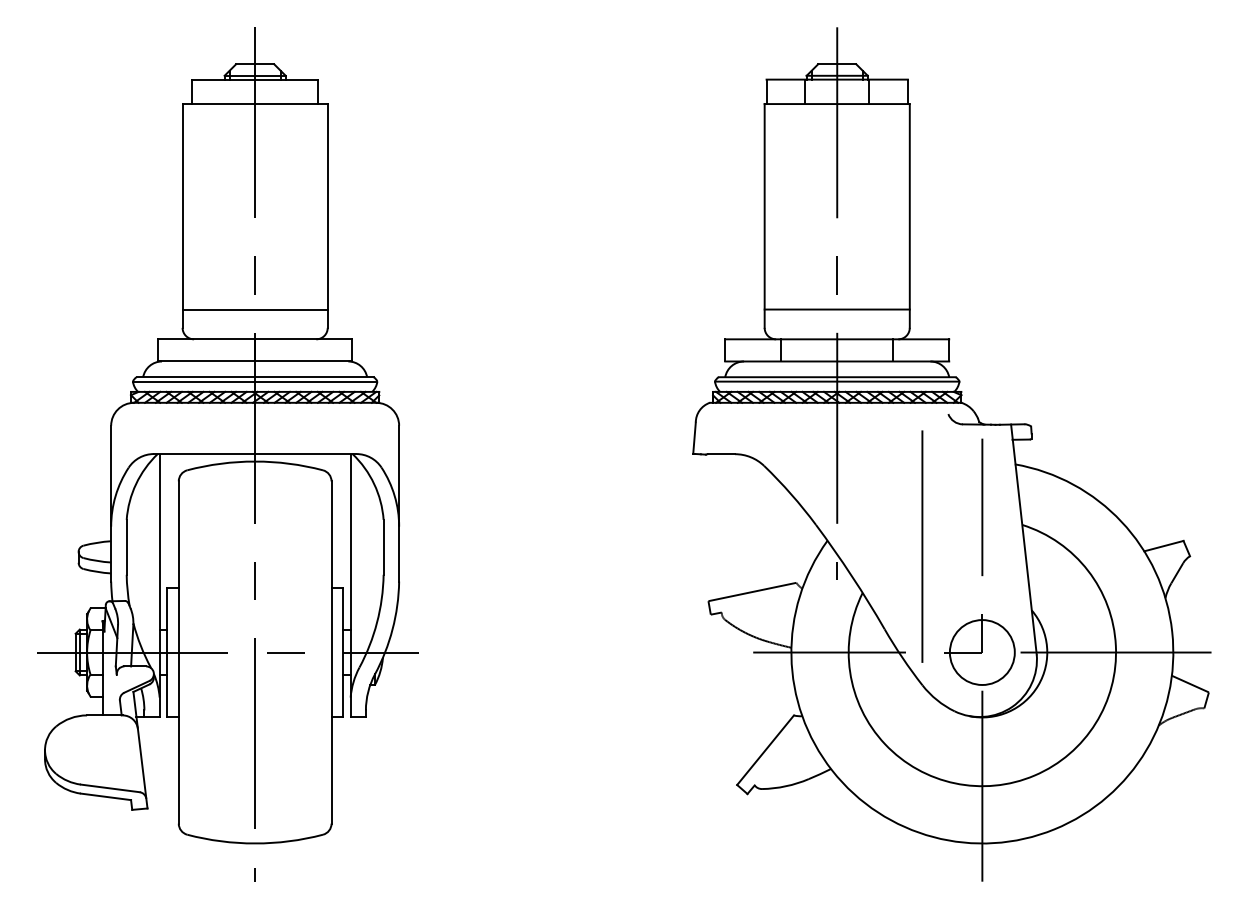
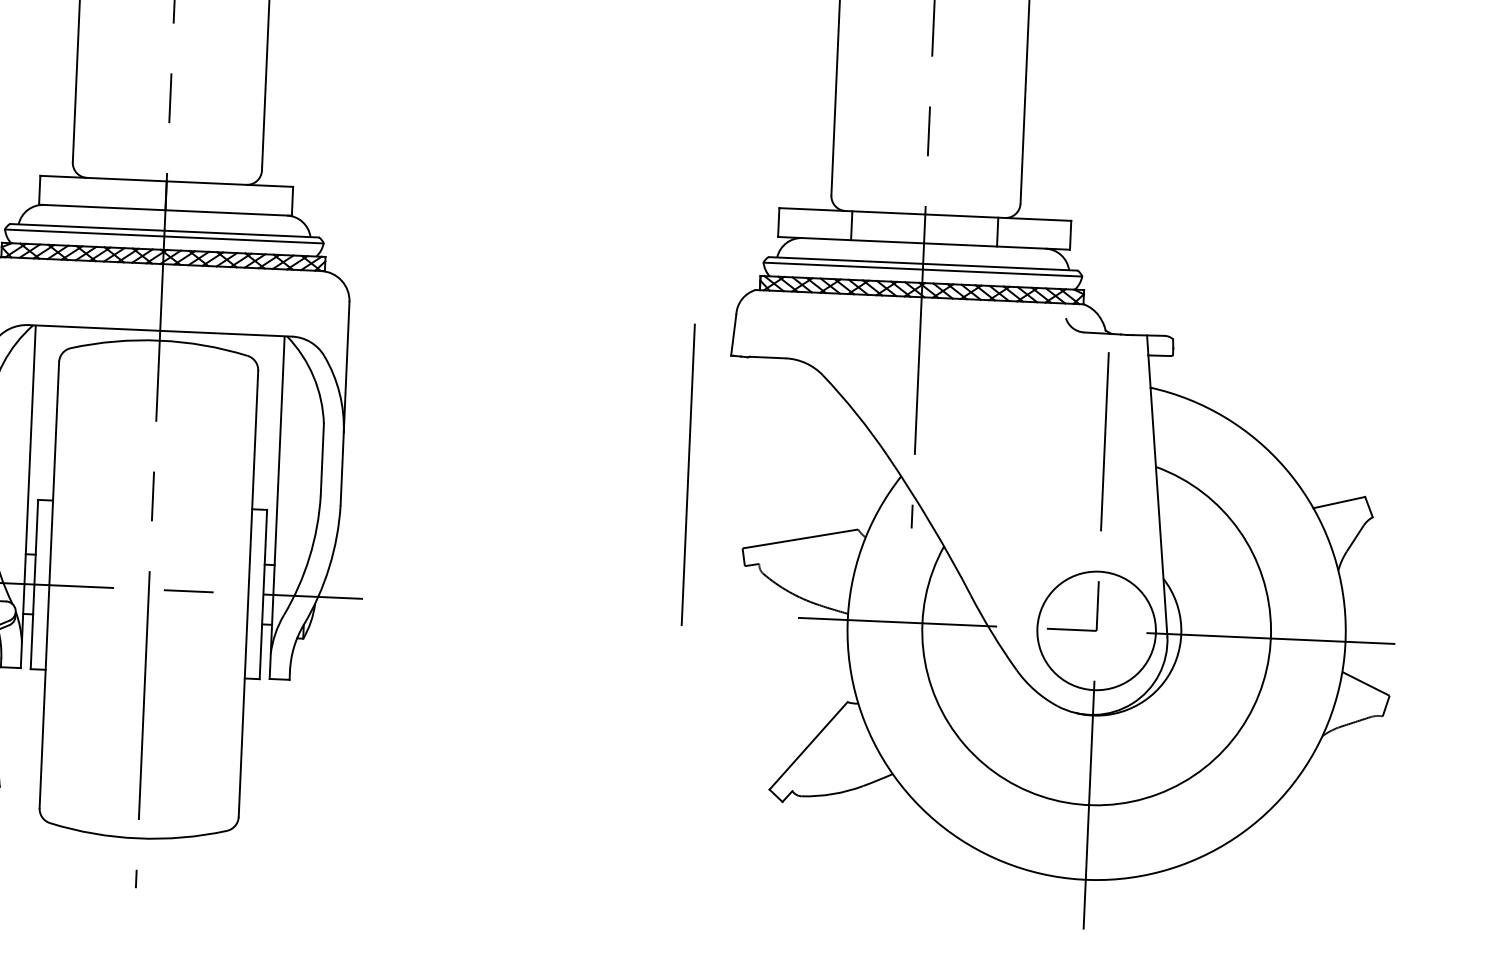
line: (254, 309) -> (167, 142), removed
line: (836, 309) -> (926, 175), removed
line: (922, 546) -> (688, 474), moved
circle: (981, 652) -> (1095, 630), size x1.4

